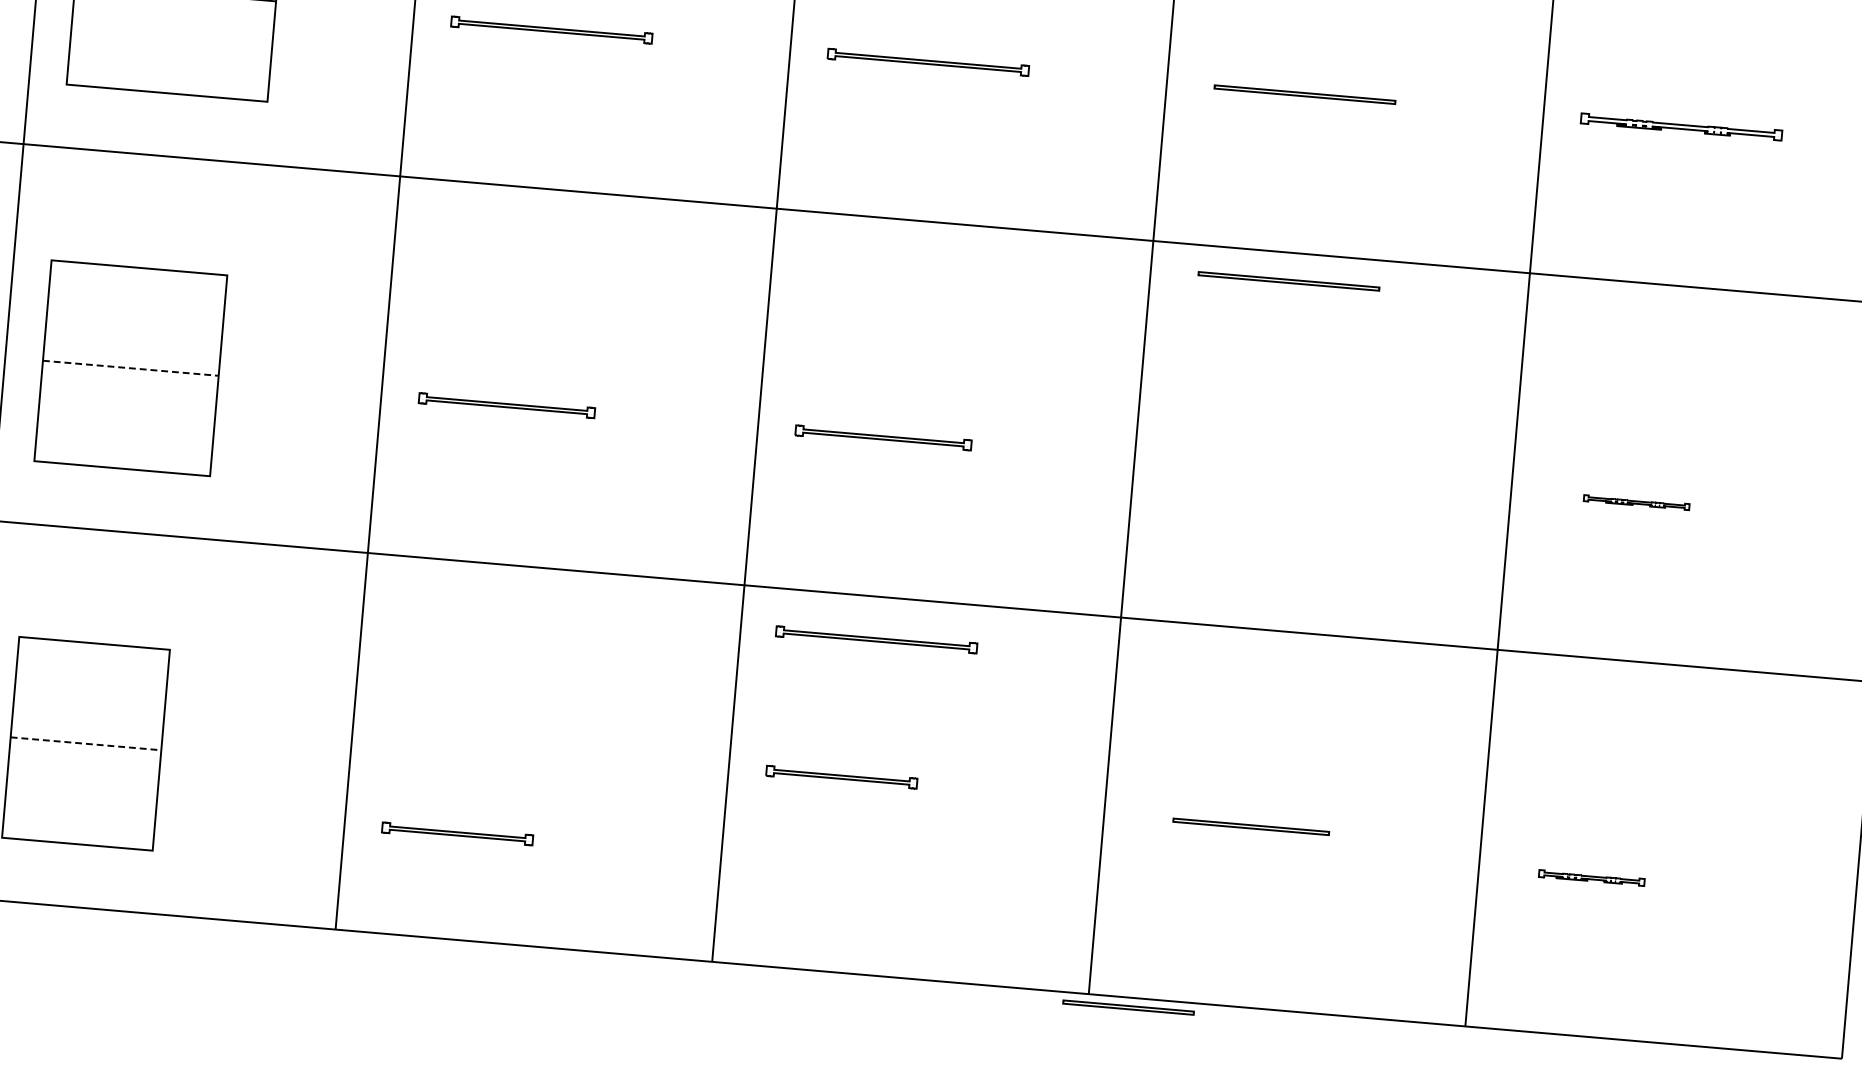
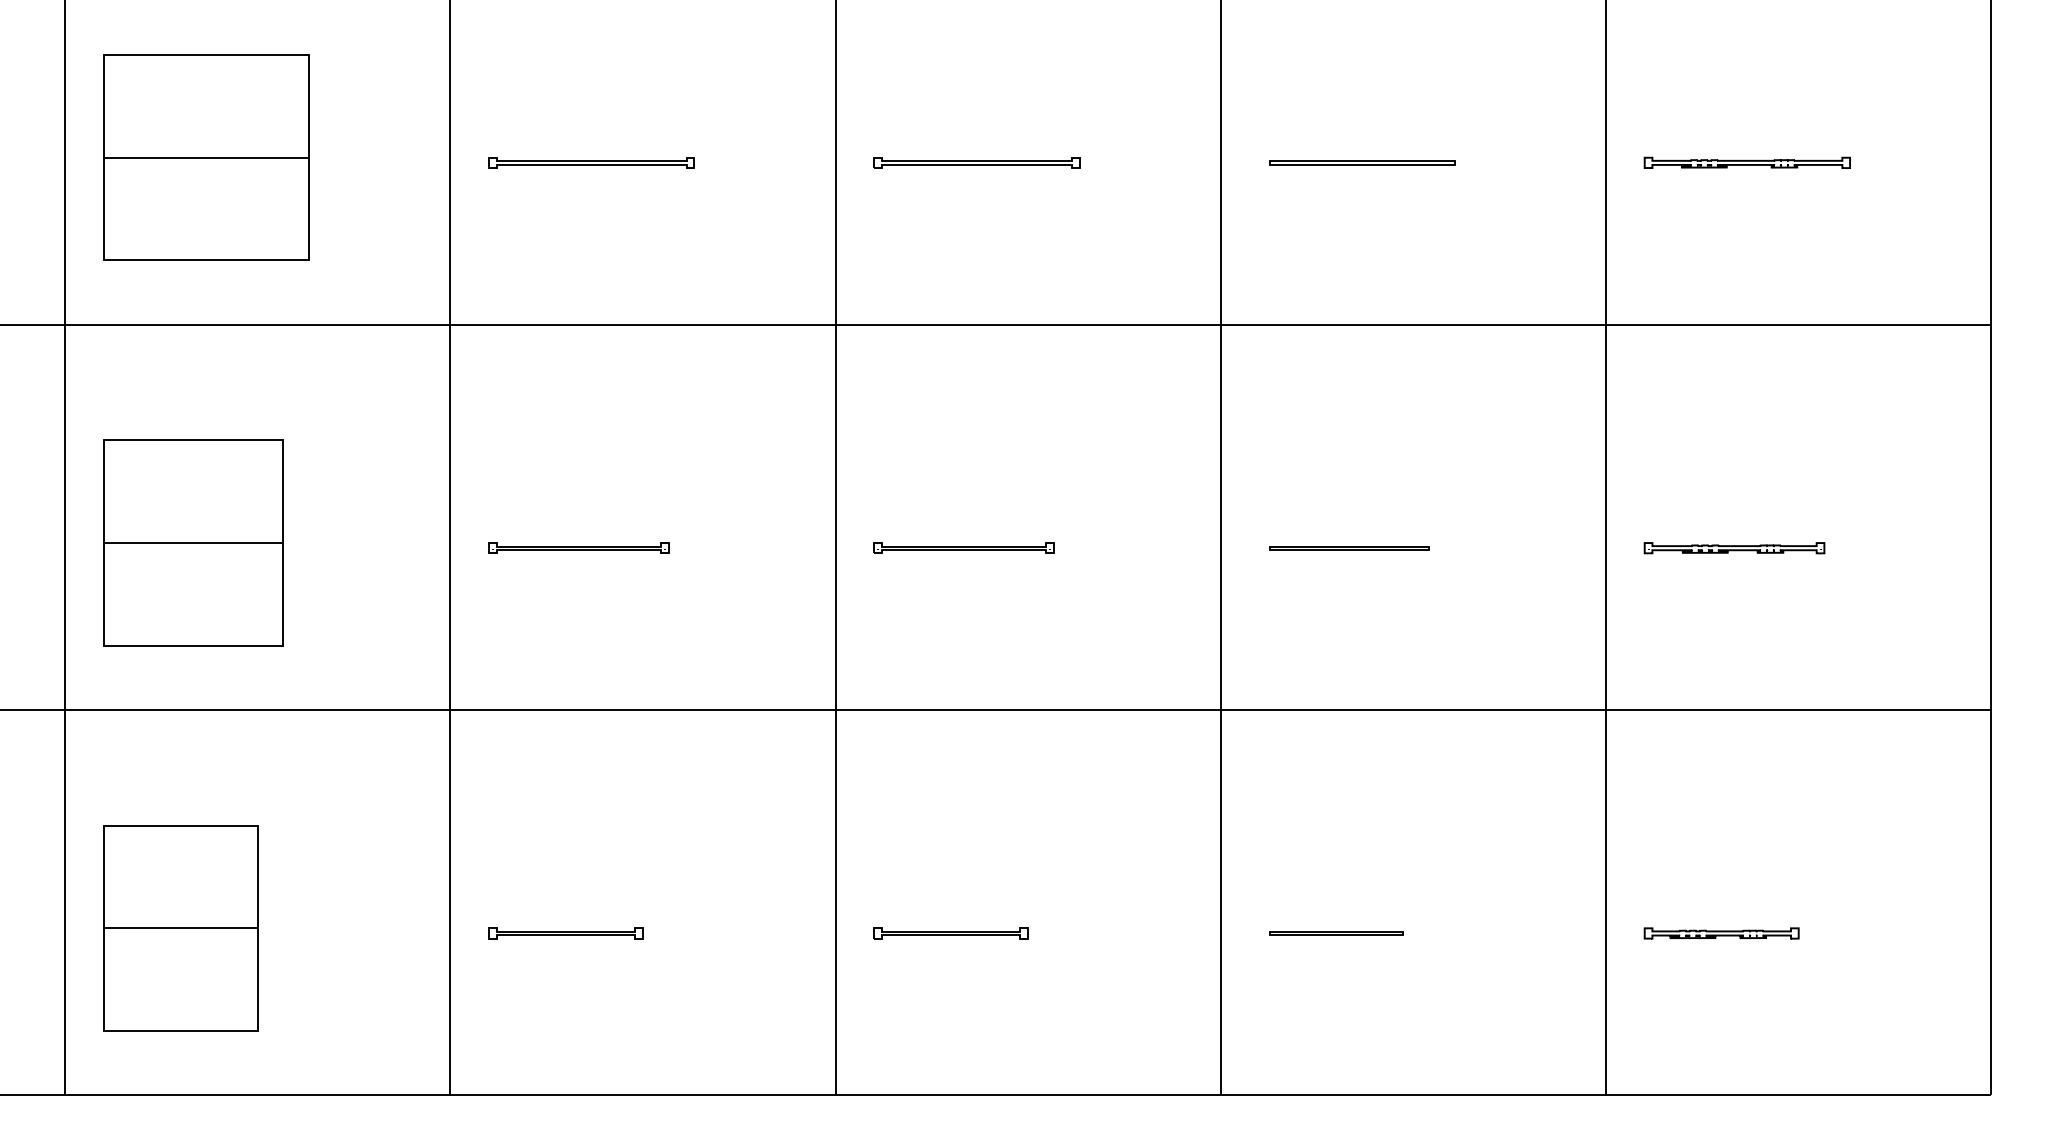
part: (1289, 281) -> (1362, 353), removed
line: (130, 367) -> (193, 542), dashed -> solid
part: (1636, 502) -> (1734, 548), size x1.67
part: (876, 639) -> (974, 753), removed
line: (86, 744) -> (181, 928), dashed -> solid
part: (841, 777) -> (950, 933), moved
line: (1251, 826) -> (1349, 547), moved
part: (457, 833) -> (565, 933), moved
part: (1591, 878) -> (1721, 933), size x1.43
line: (1128, 1006) -> (1336, 932), moved

